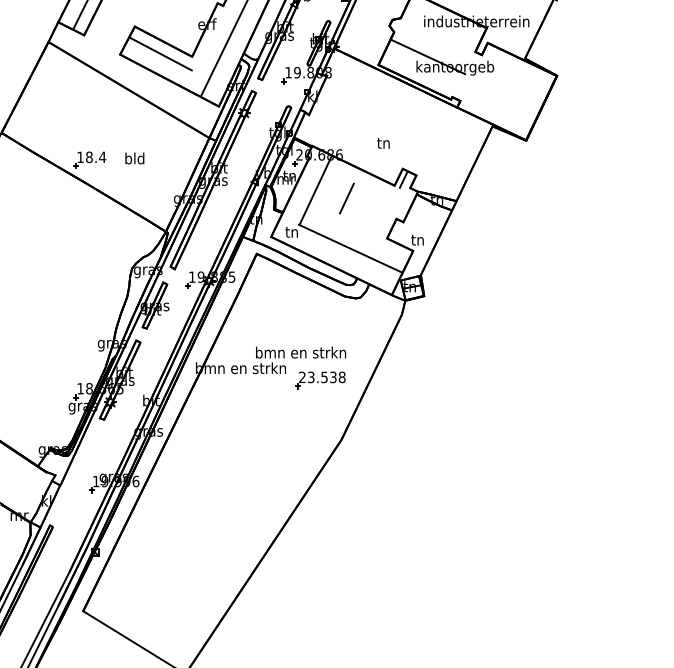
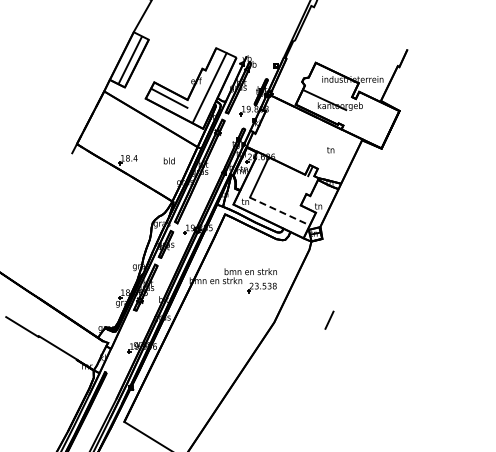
text: (383, 143) -> (330, 150), moved
text: (133, 157) -> (168, 160), moved
line: (346, 197) -> (329, 319), moved
line: (352, 248) -> (280, 211), solid -> dashed

